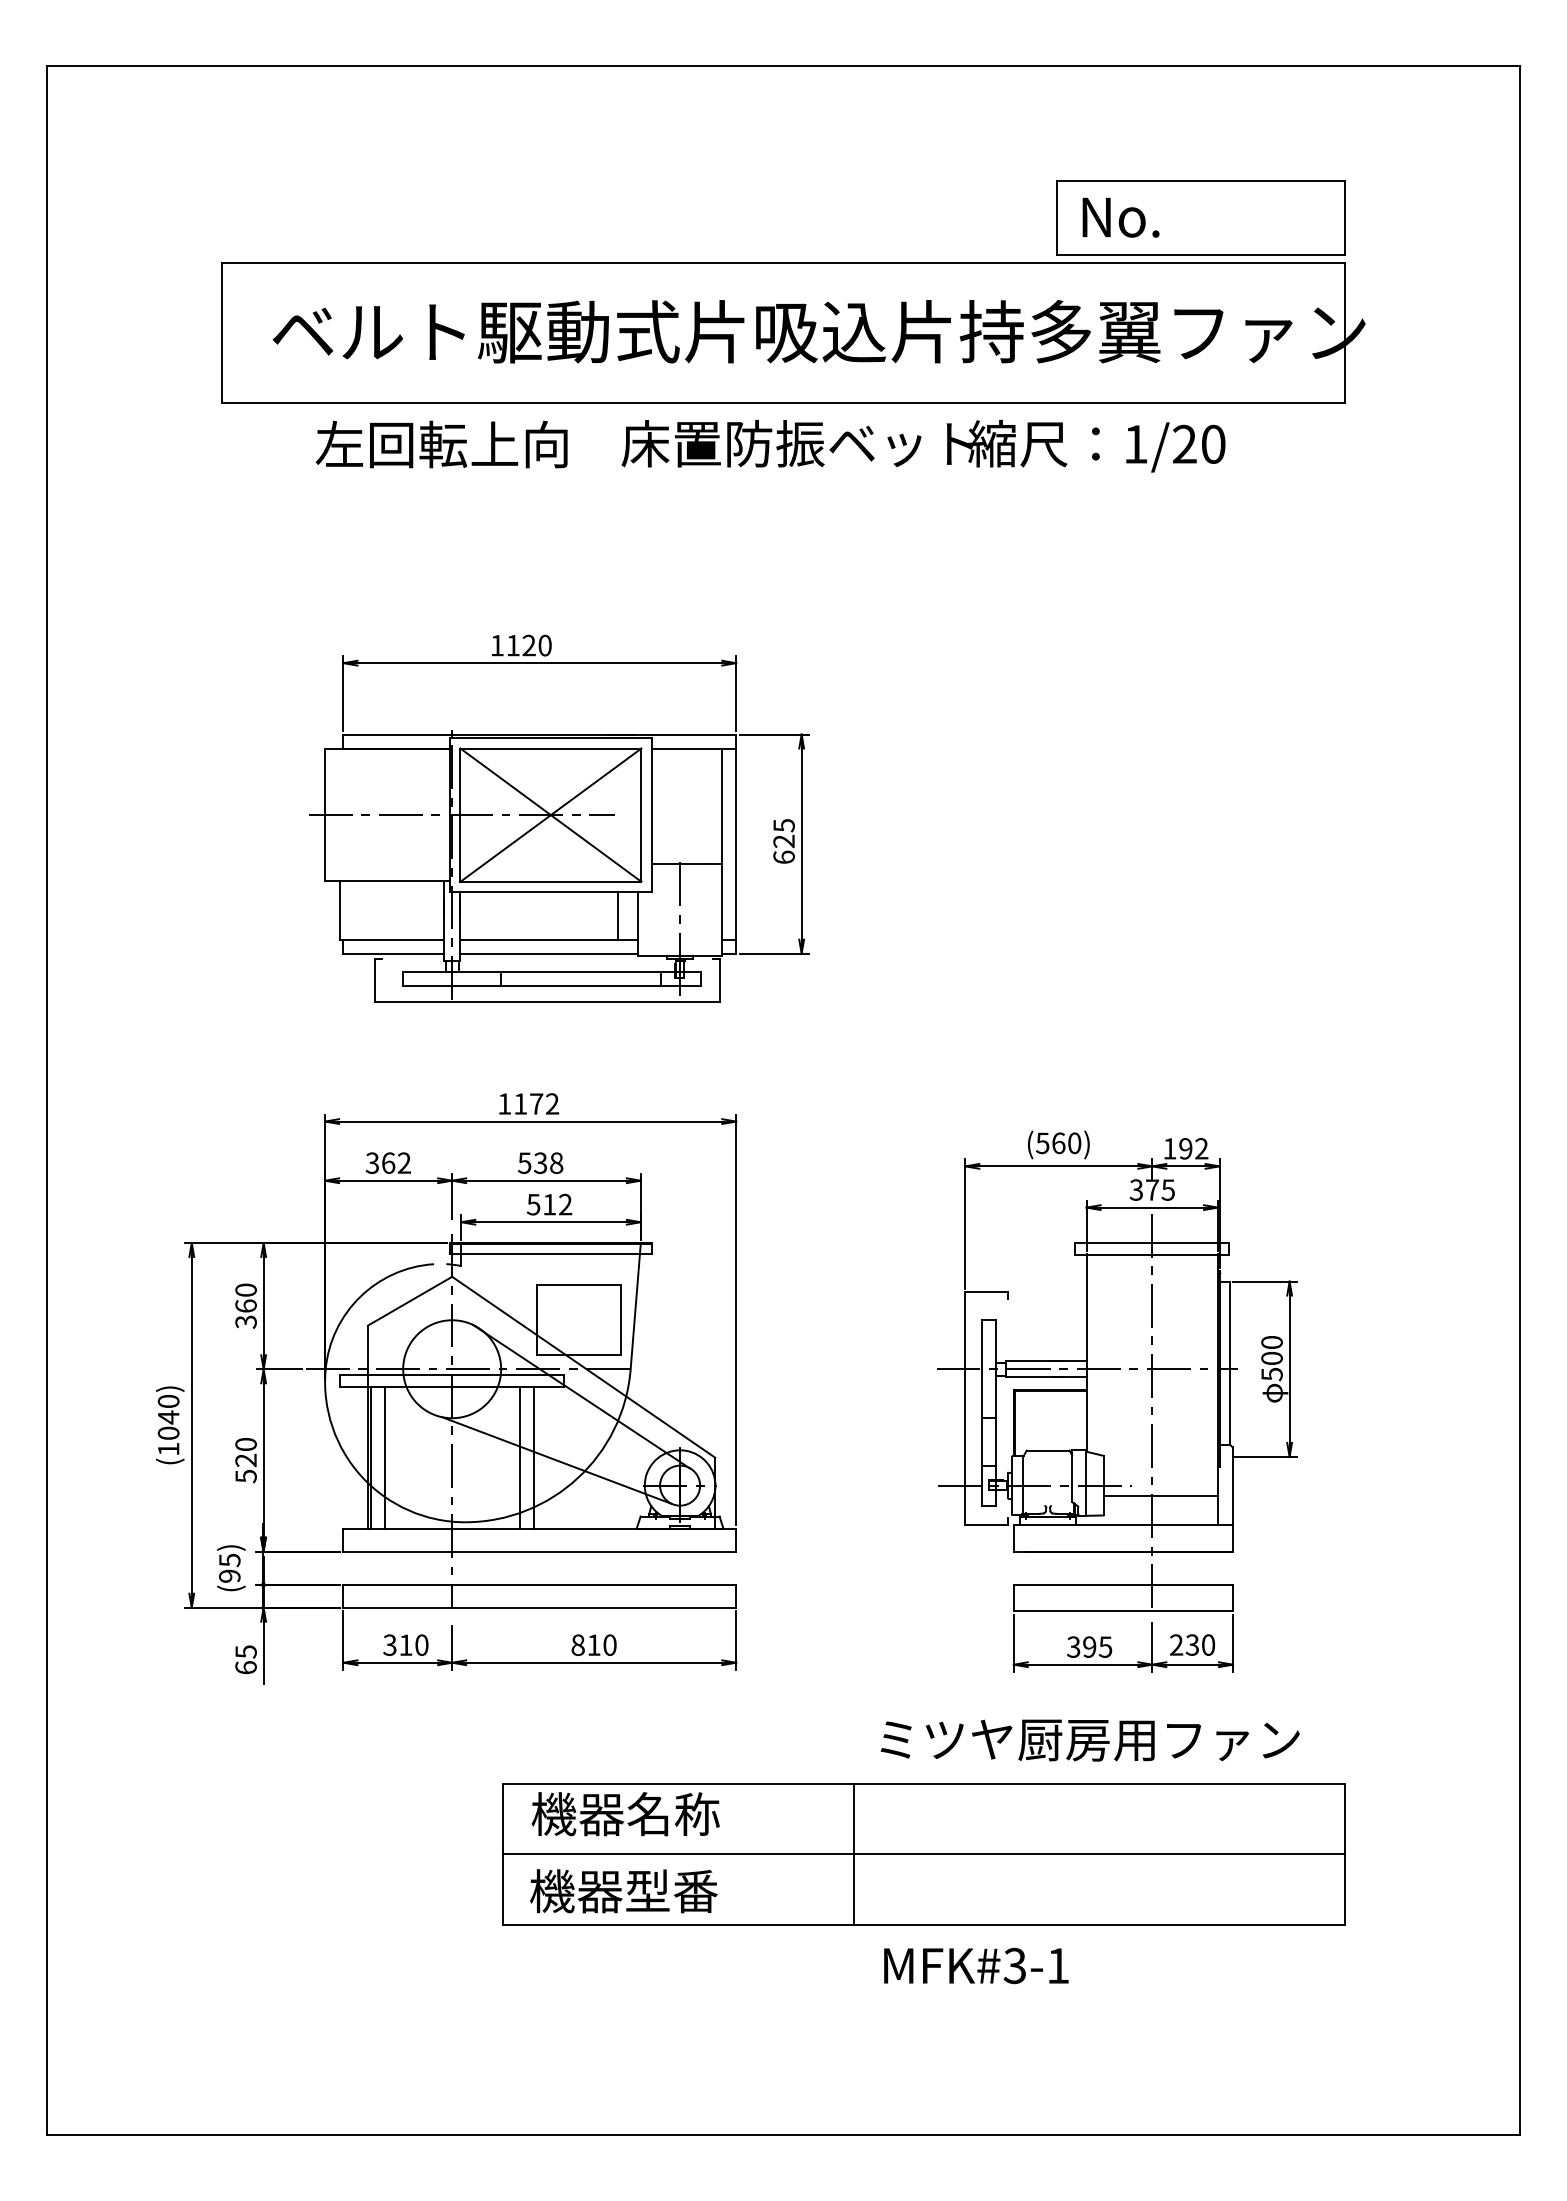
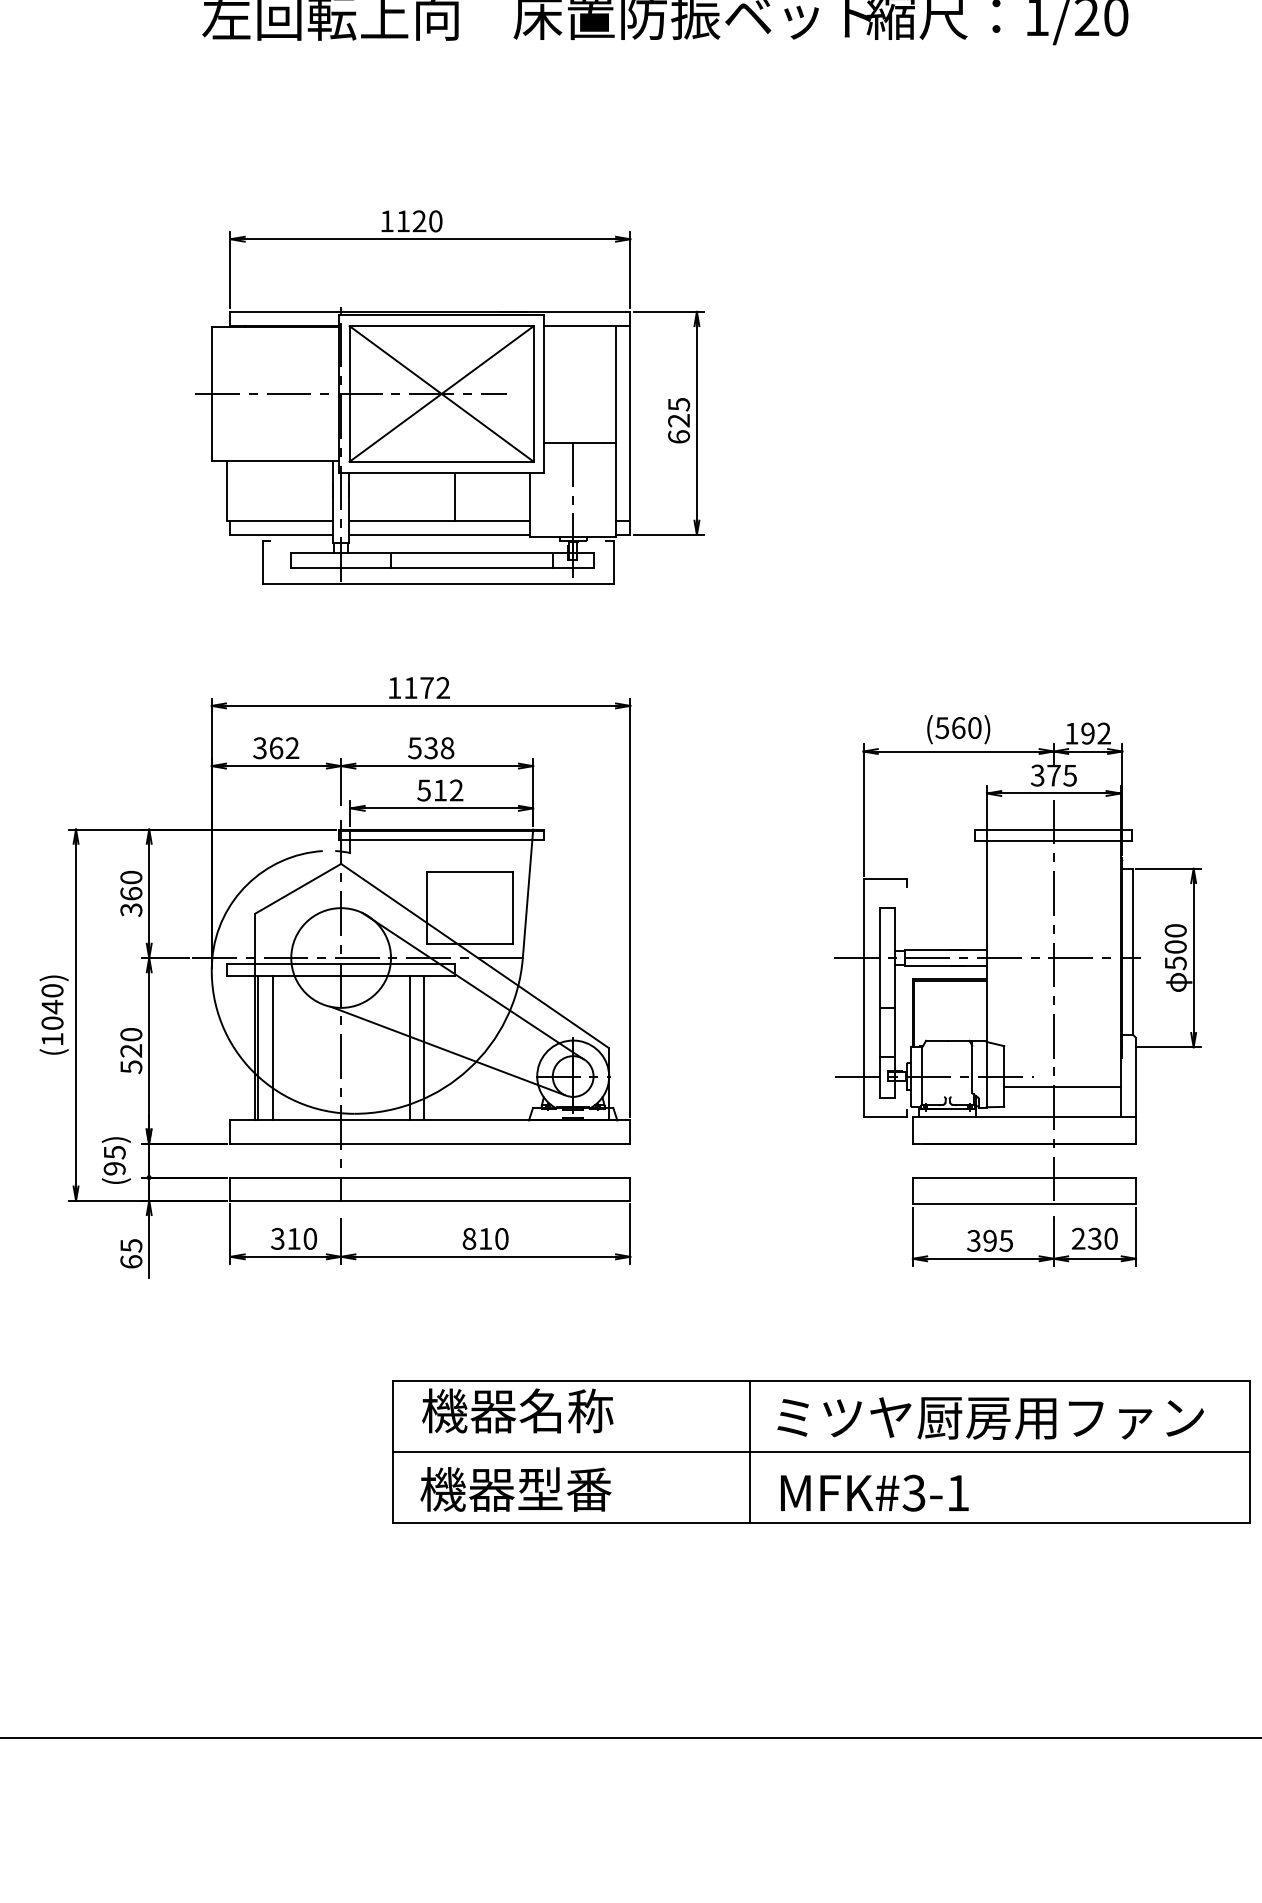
line: (618, 915) -> (455, 496), moved
text: (1089, 1740) -> (989, 1418), moved
text: (976, 1965) -> (874, 1492), moved

